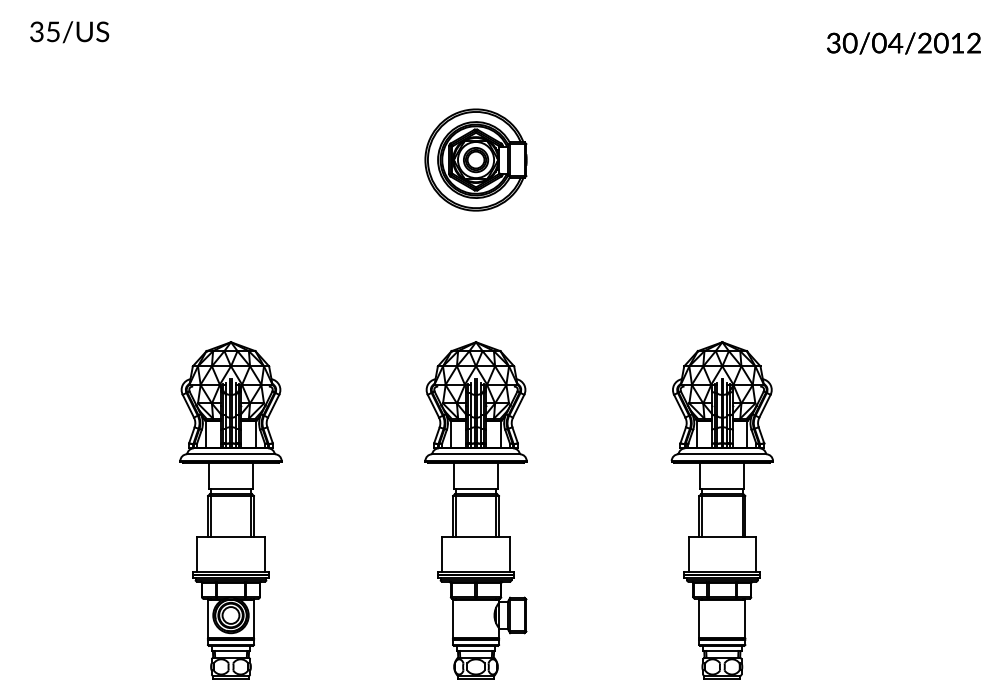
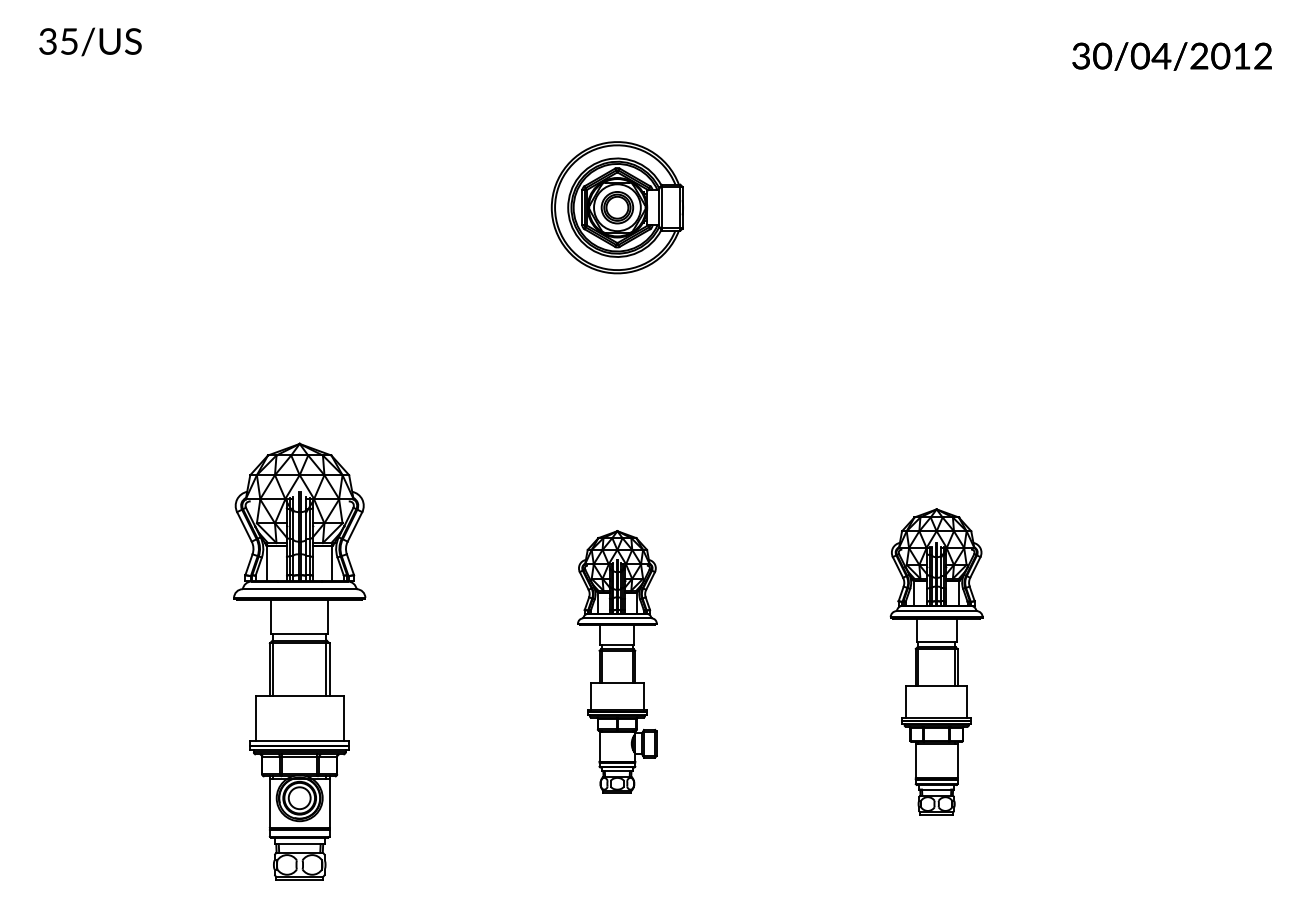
part: (475, 510) -> (616, 662), size x0.6
part: (721, 510) -> (935, 662), size x0.7

